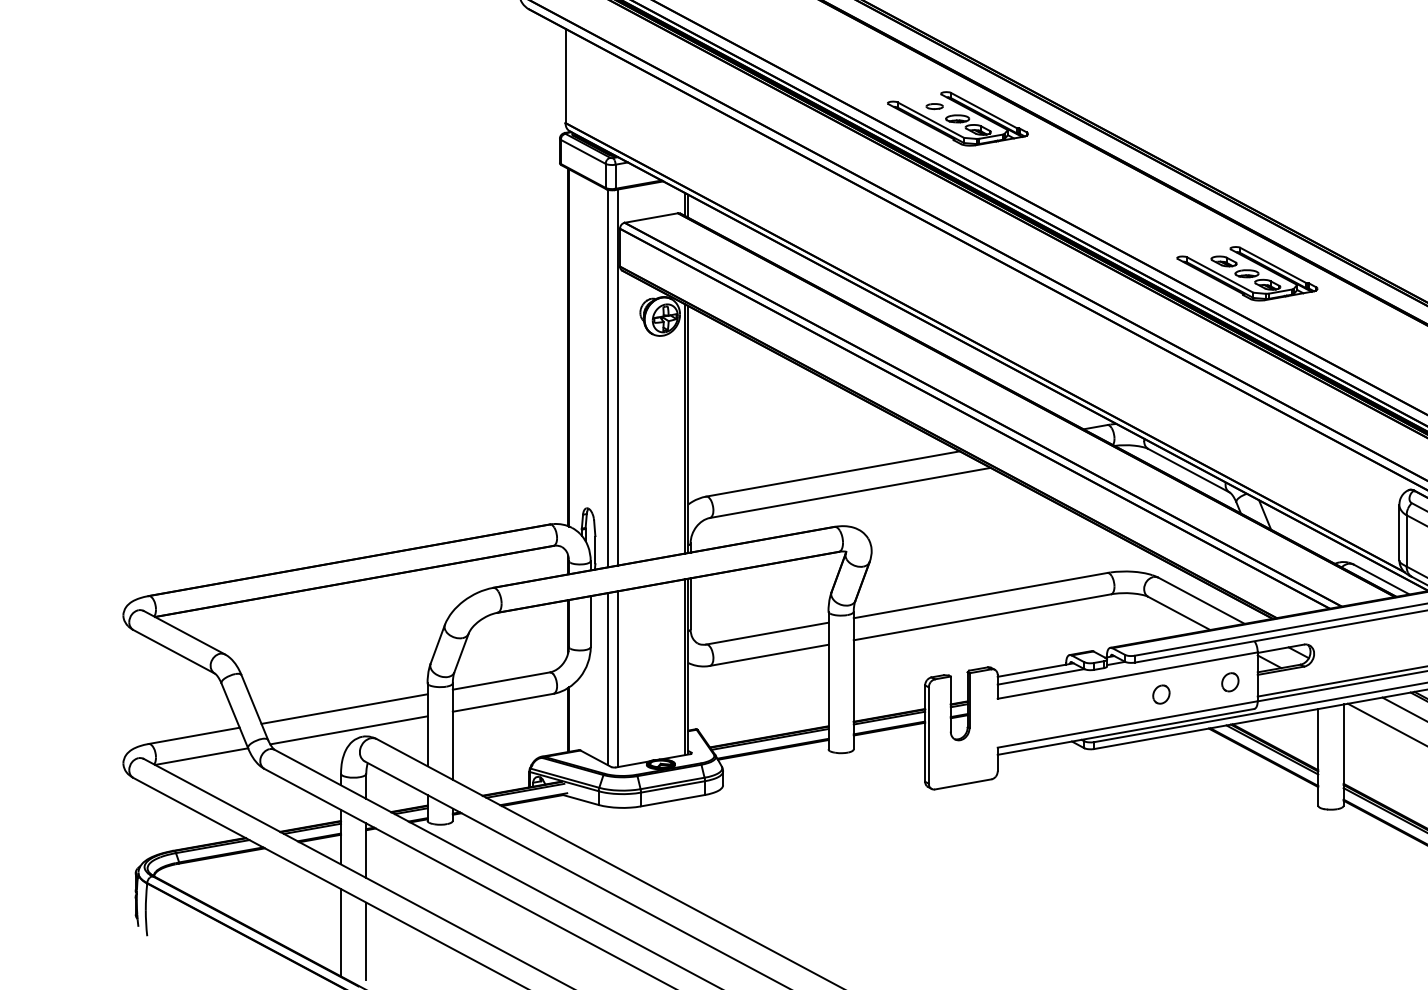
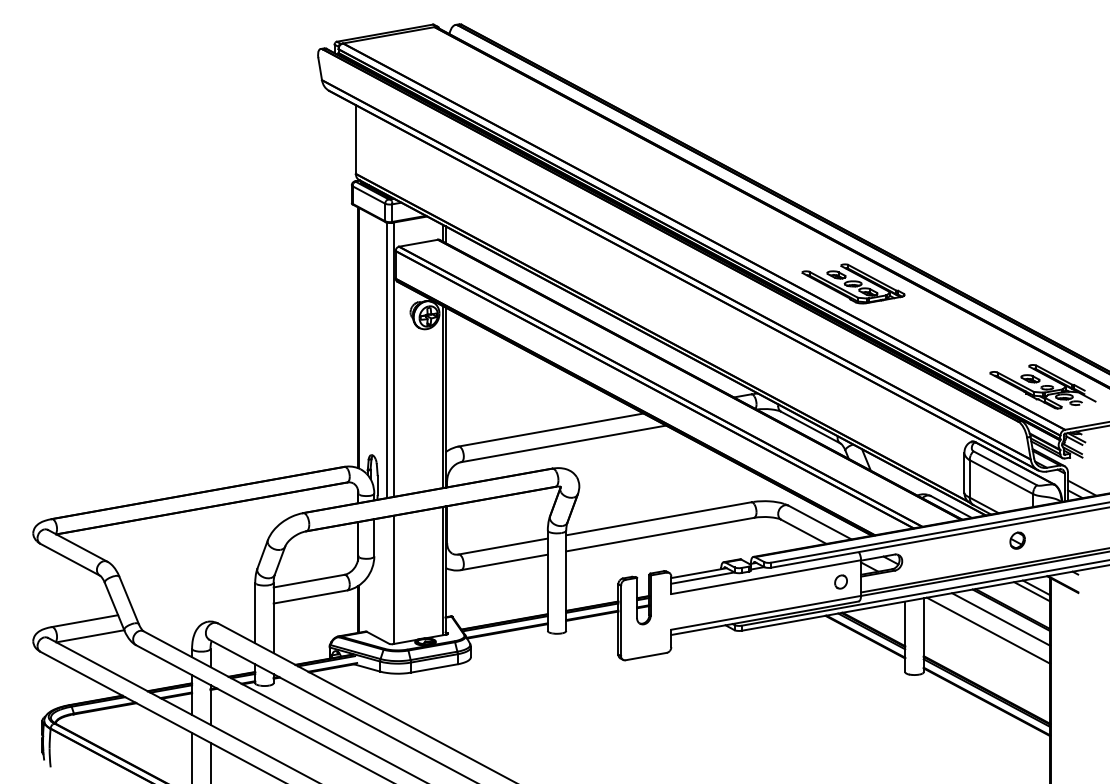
part: (958, 118) -> (642, 170), removed
line: (607, 678) -> (386, 579), removed
part: (1161, 693) -> (790, 590), removed
line: (344, 708) -> (194, 601), removed
line: (348, 729) -> (197, 616), removed

